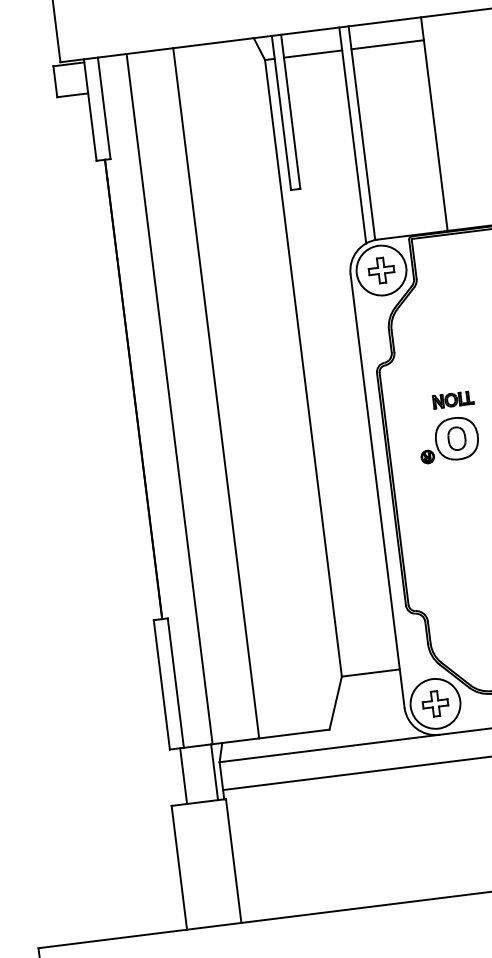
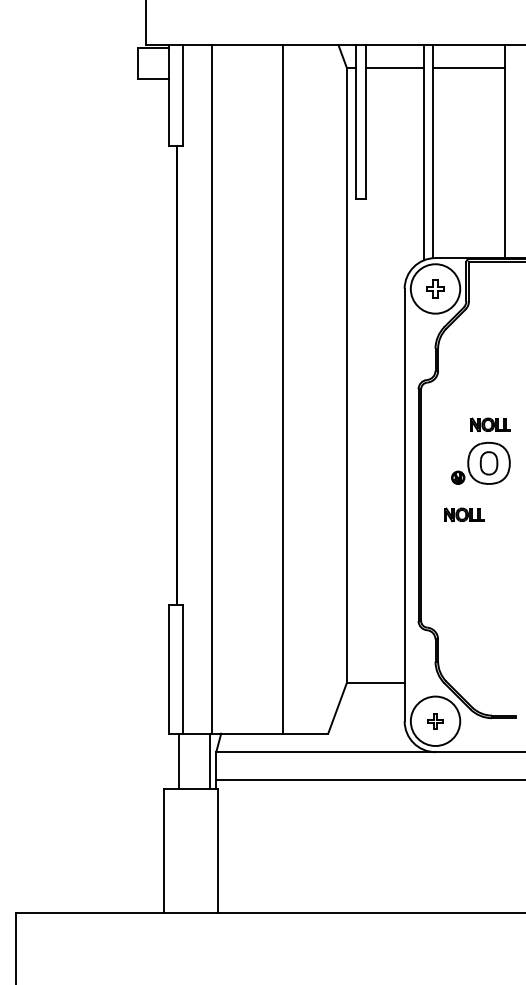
part: (381, 270) -> (435, 288), size x0.7
line: (216, 393) -> (283, 389), moved
part: (438, 493) -> (464, 514), added
part: (435, 704) -> (435, 721), size x0.6

